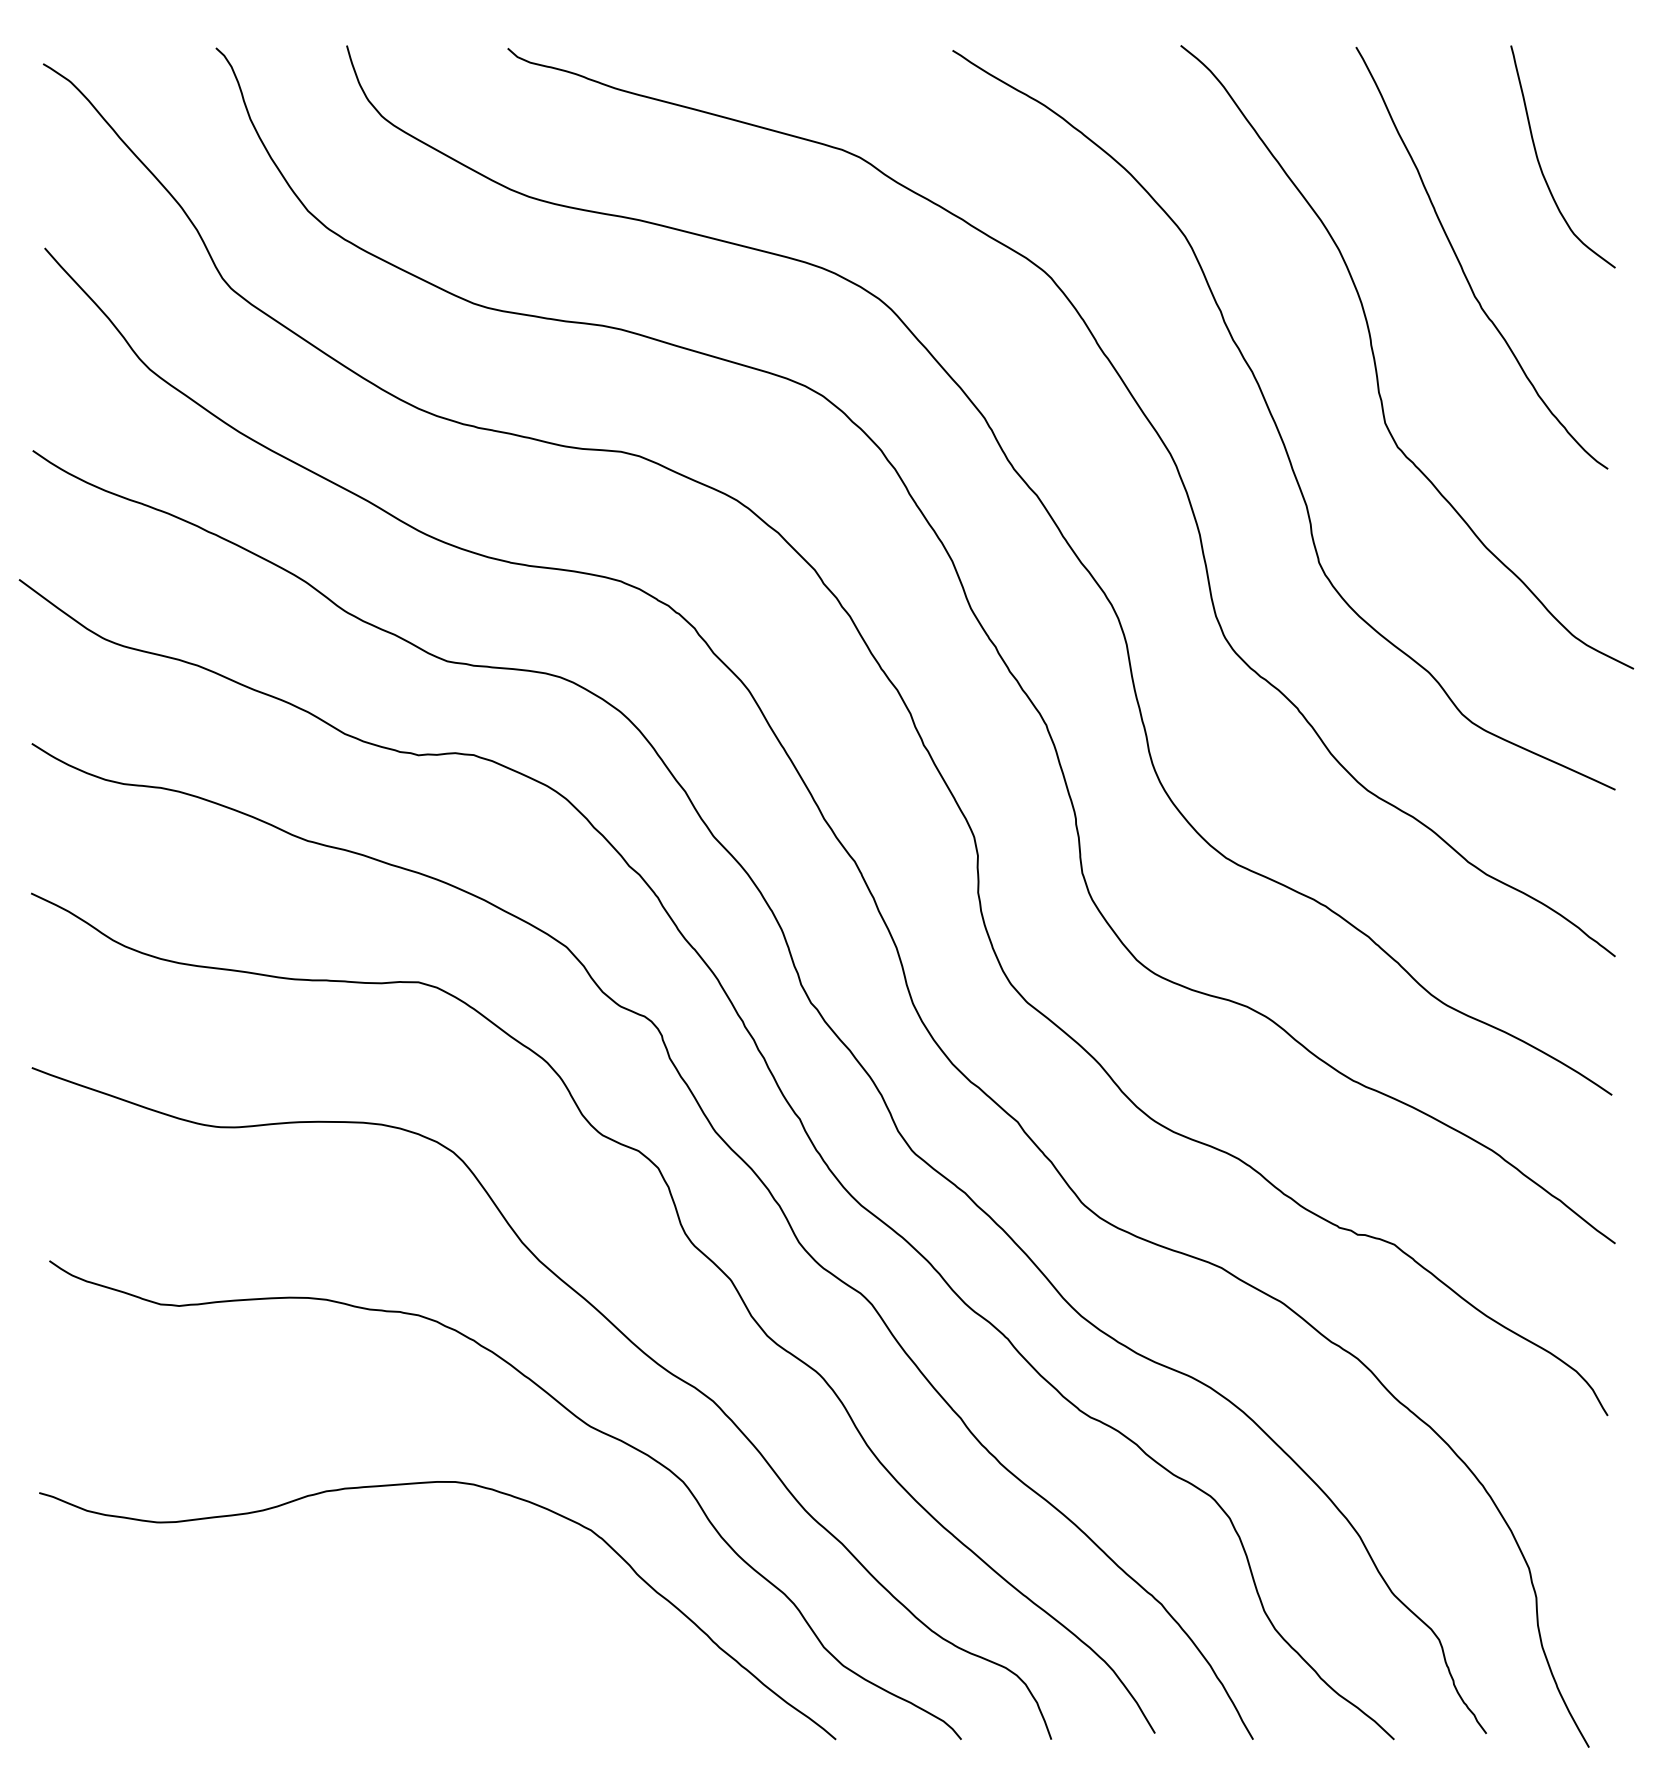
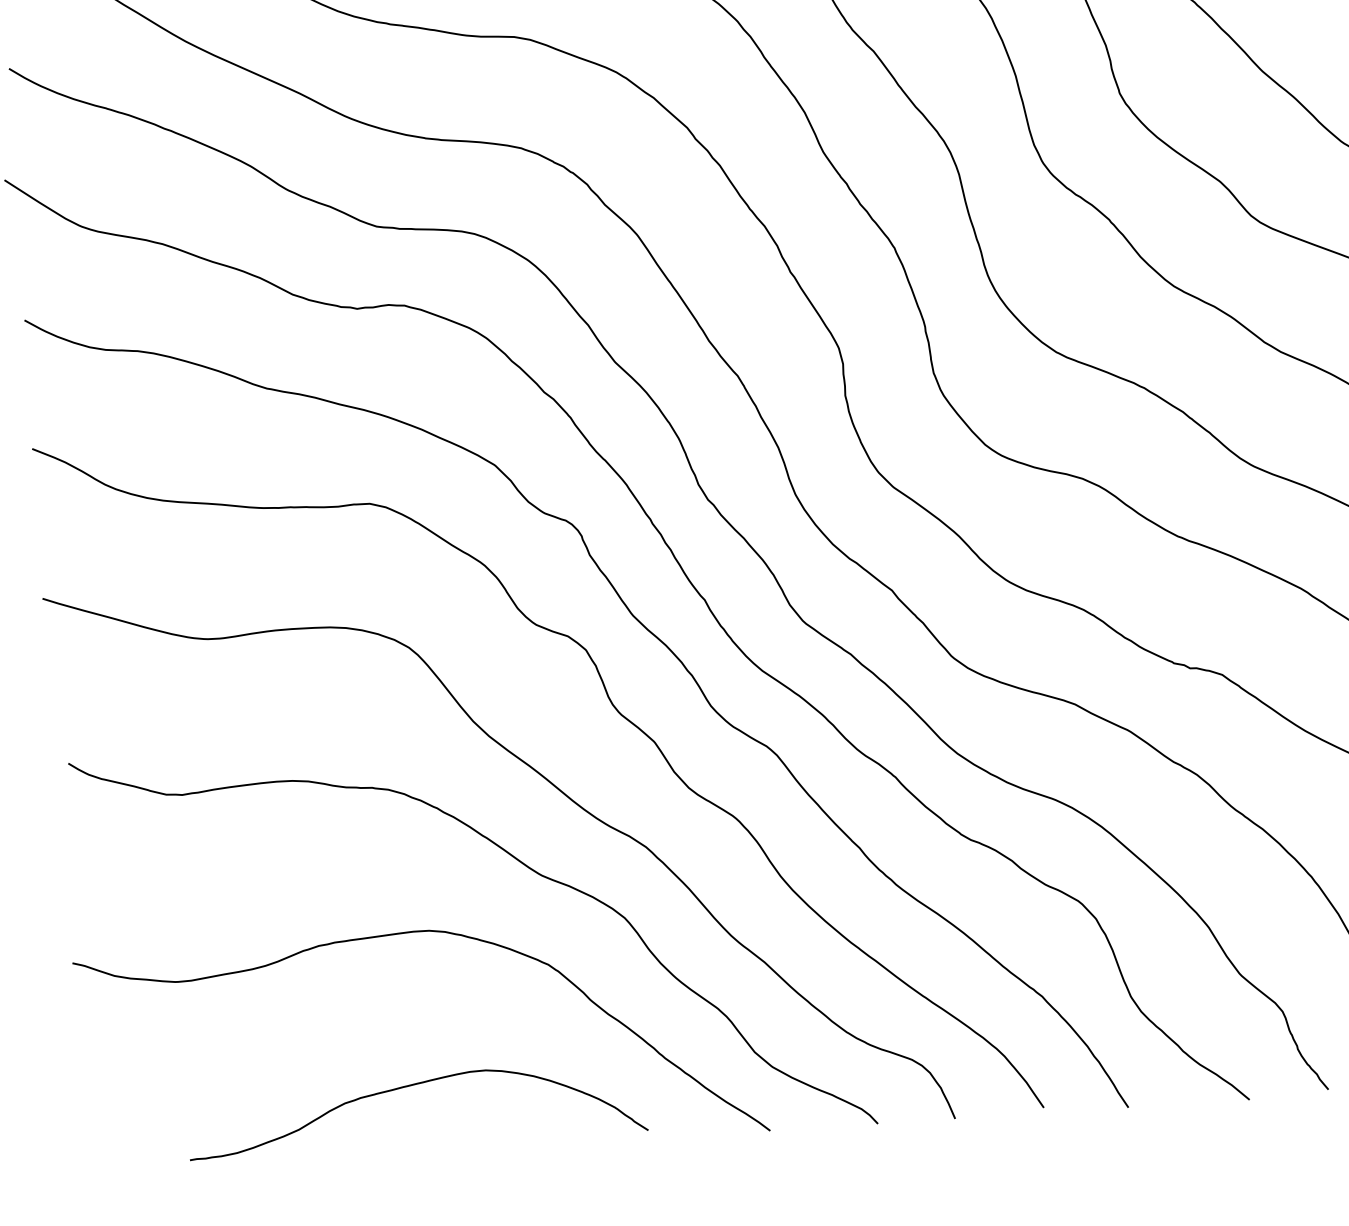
curve: (420, 1661) -> (409, 1086), added

